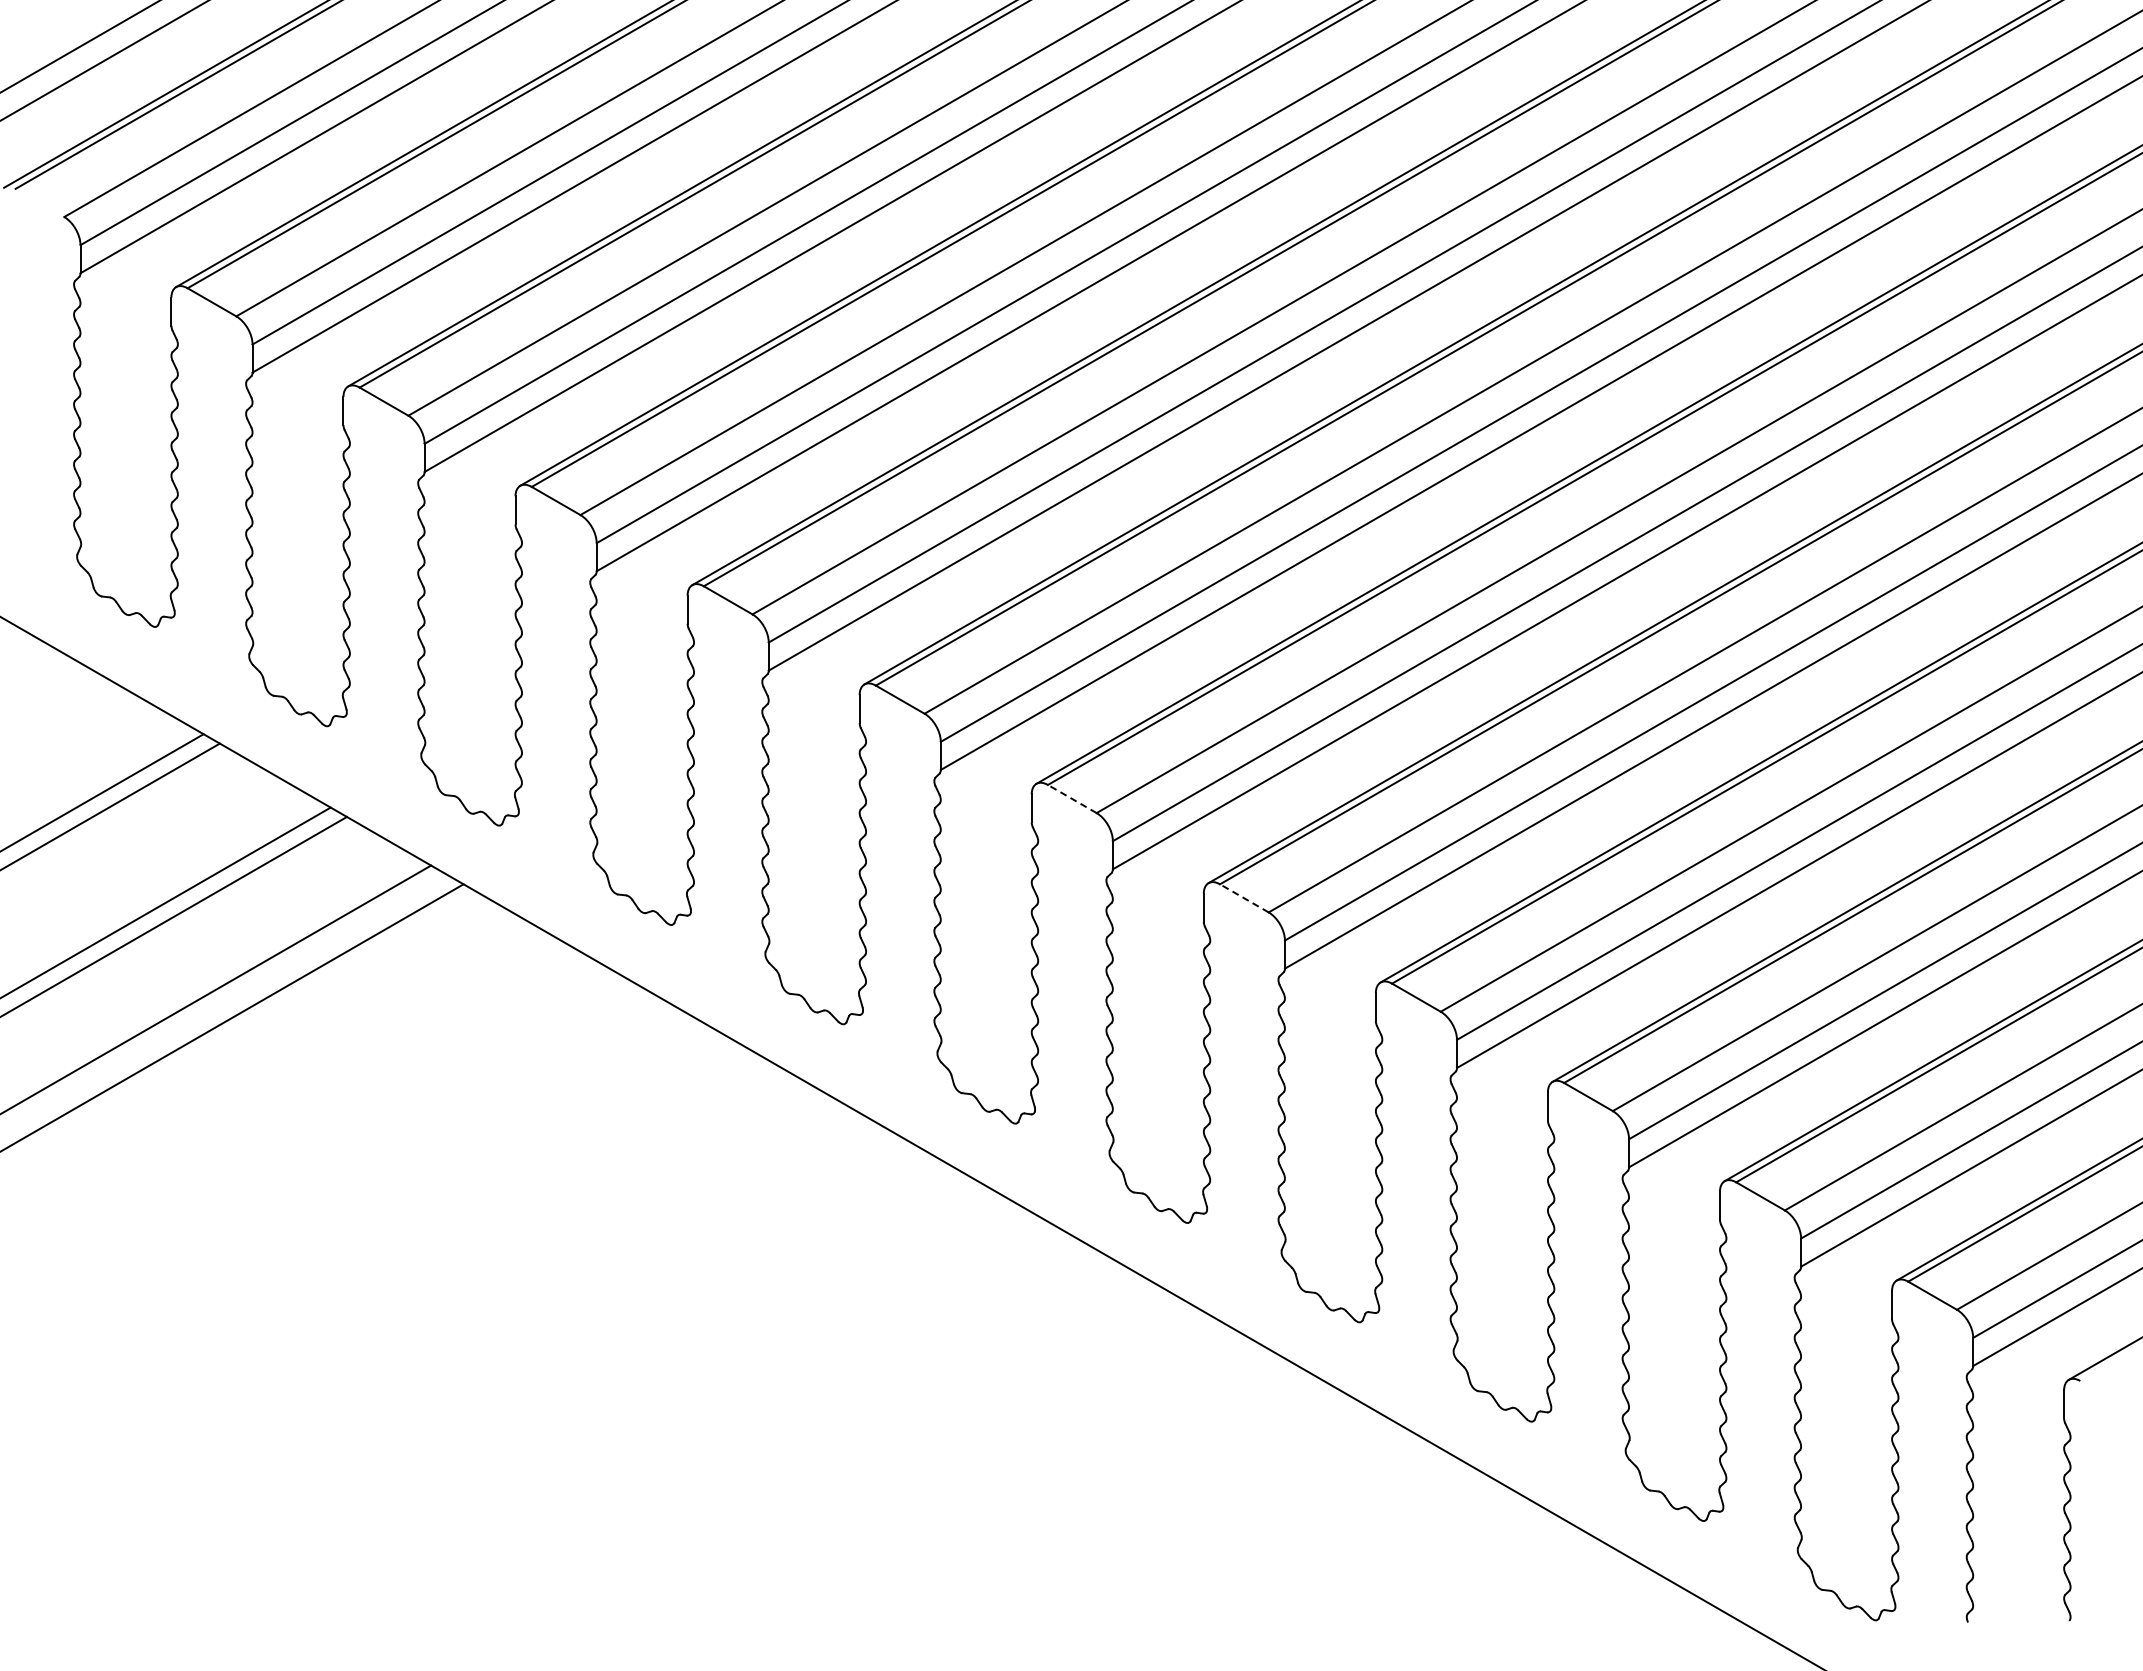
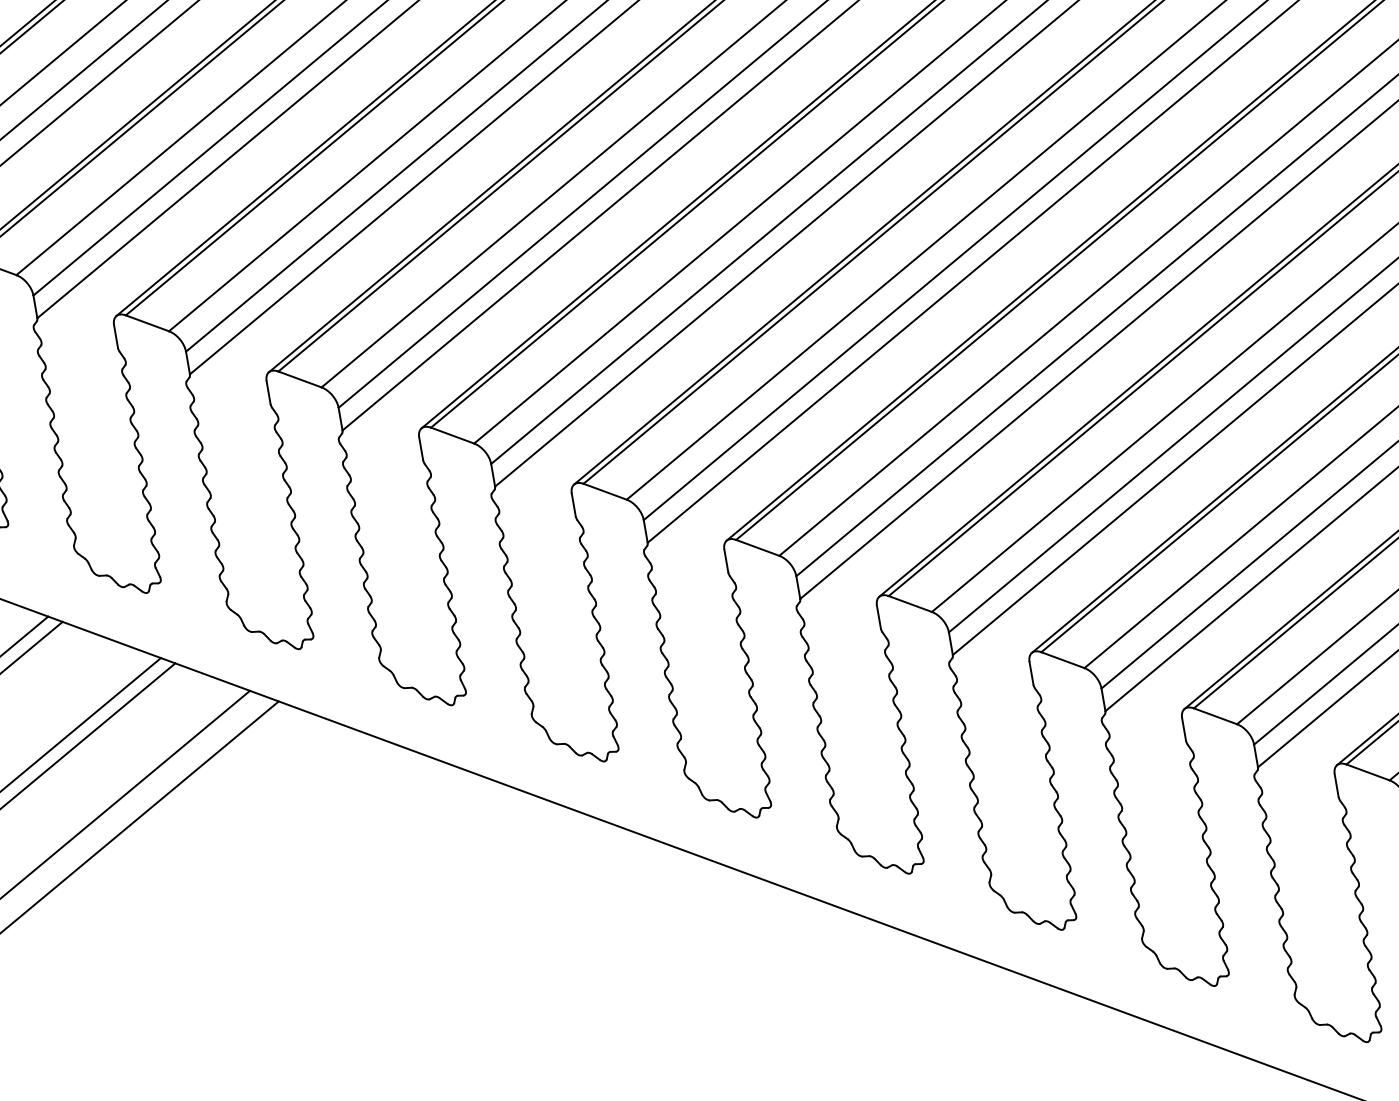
line: (1071, 798) -> (757, 547), dashed -> solid
line: (1243, 898) -> (909, 604), dashed -> solid

